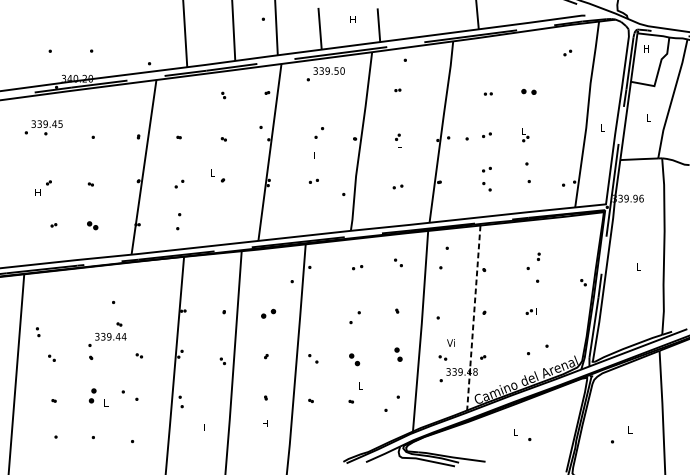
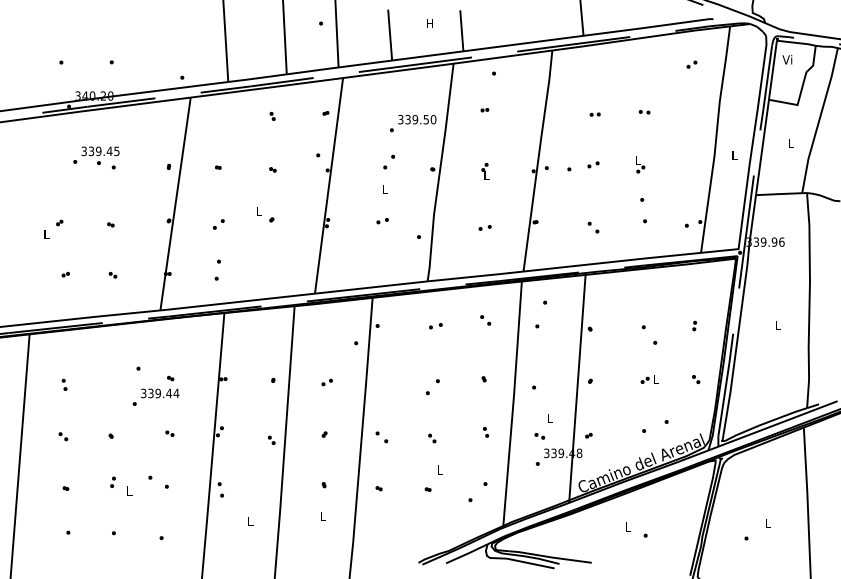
text: (646, 48) -> (787, 59), H -> Vi
text: (326, 74) -> (413, 123), moved
part: (528, 92) -> (644, 112), size x0.62
text: (43, 127) -> (96, 155), moved
part: (486, 169) -> (593, 206), removed
text: (38, 192) -> (46, 234), H -> L
part: (92, 226) -> (112, 275), size x0.62
part: (538, 256) -> (694, 325), moved
part: (583, 282) -> (696, 379), moved
part: (267, 313) -> (326, 382), size x0.62
line: (473, 319) -> (577, 389), dashed -> solid
part: (38, 331) -> (64, 384), moved
text: (107, 334) -> (155, 390), moved
text: (450, 342) -> (549, 417), Vi -> L
part: (399, 354) -> (486, 432), size x0.62
part: (354, 359) -> (432, 438), size x0.62
part: (92, 395) -> (112, 481), size x0.62
text: (264, 423) -> (322, 516), H -> L

